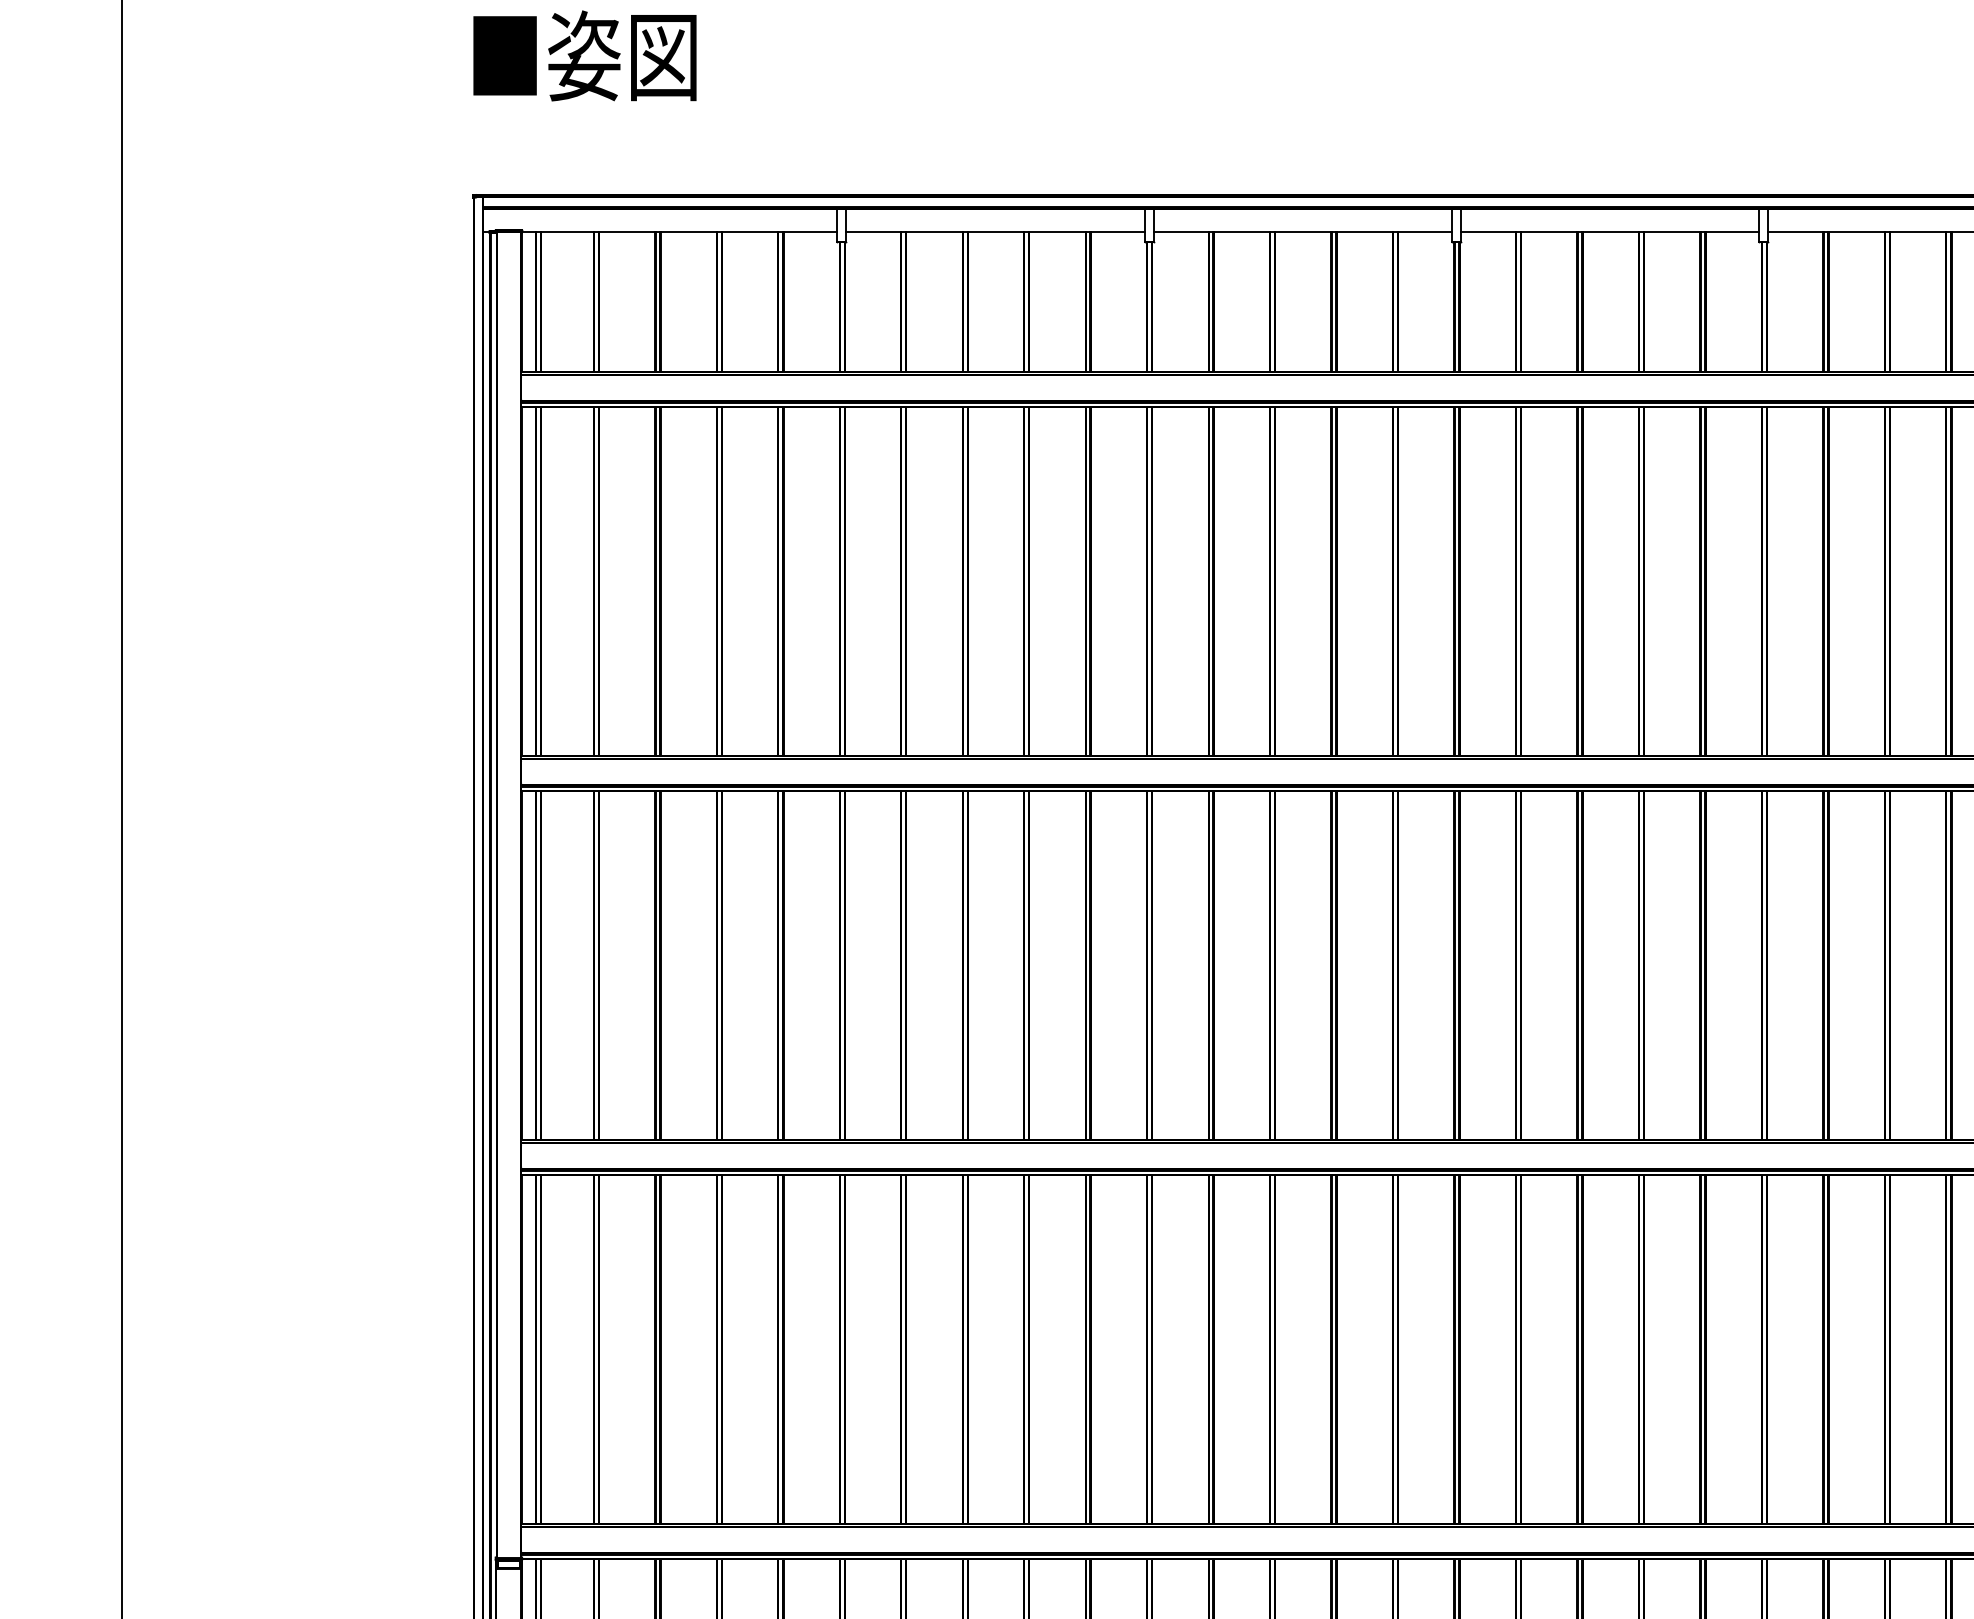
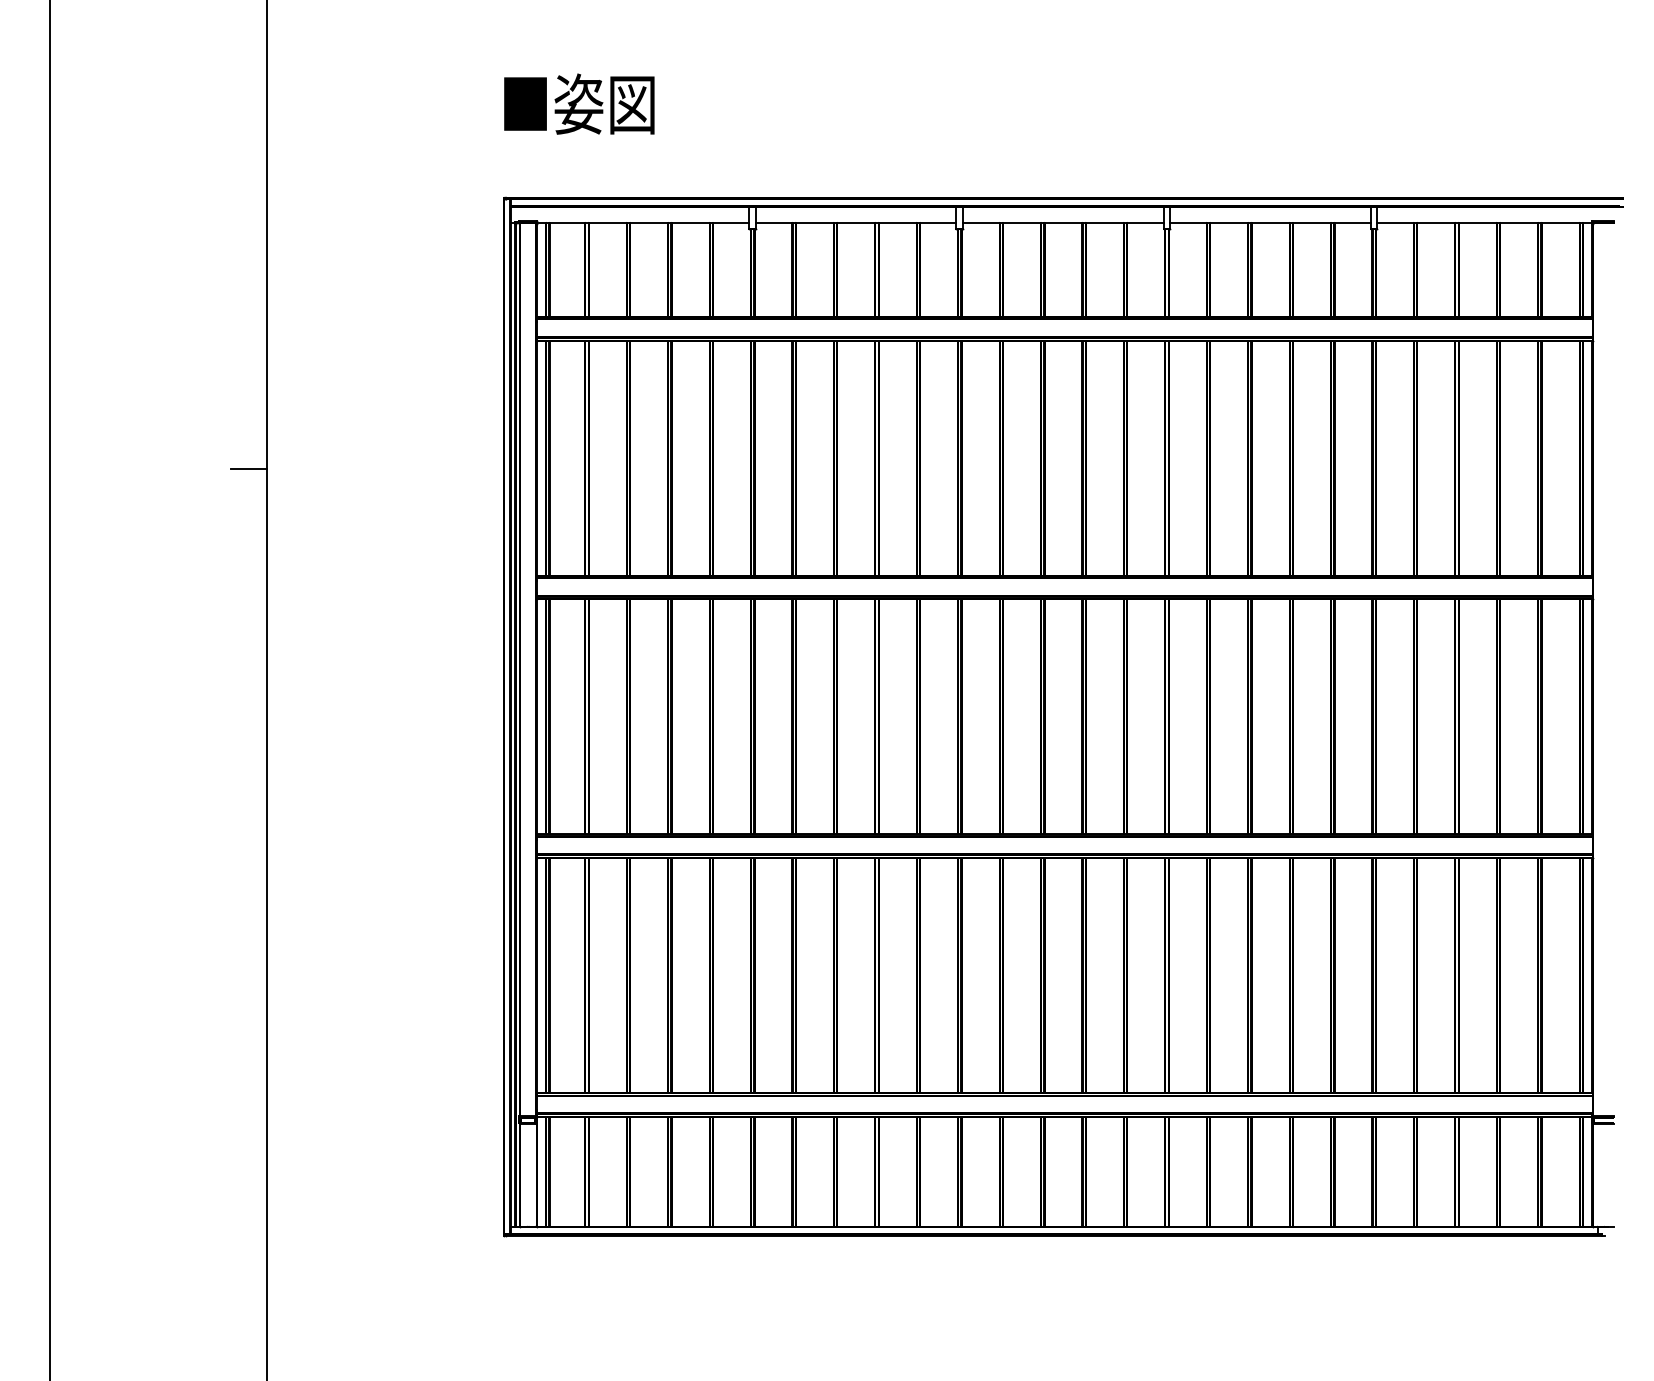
line: (94, 596) -> (248, 468), added

